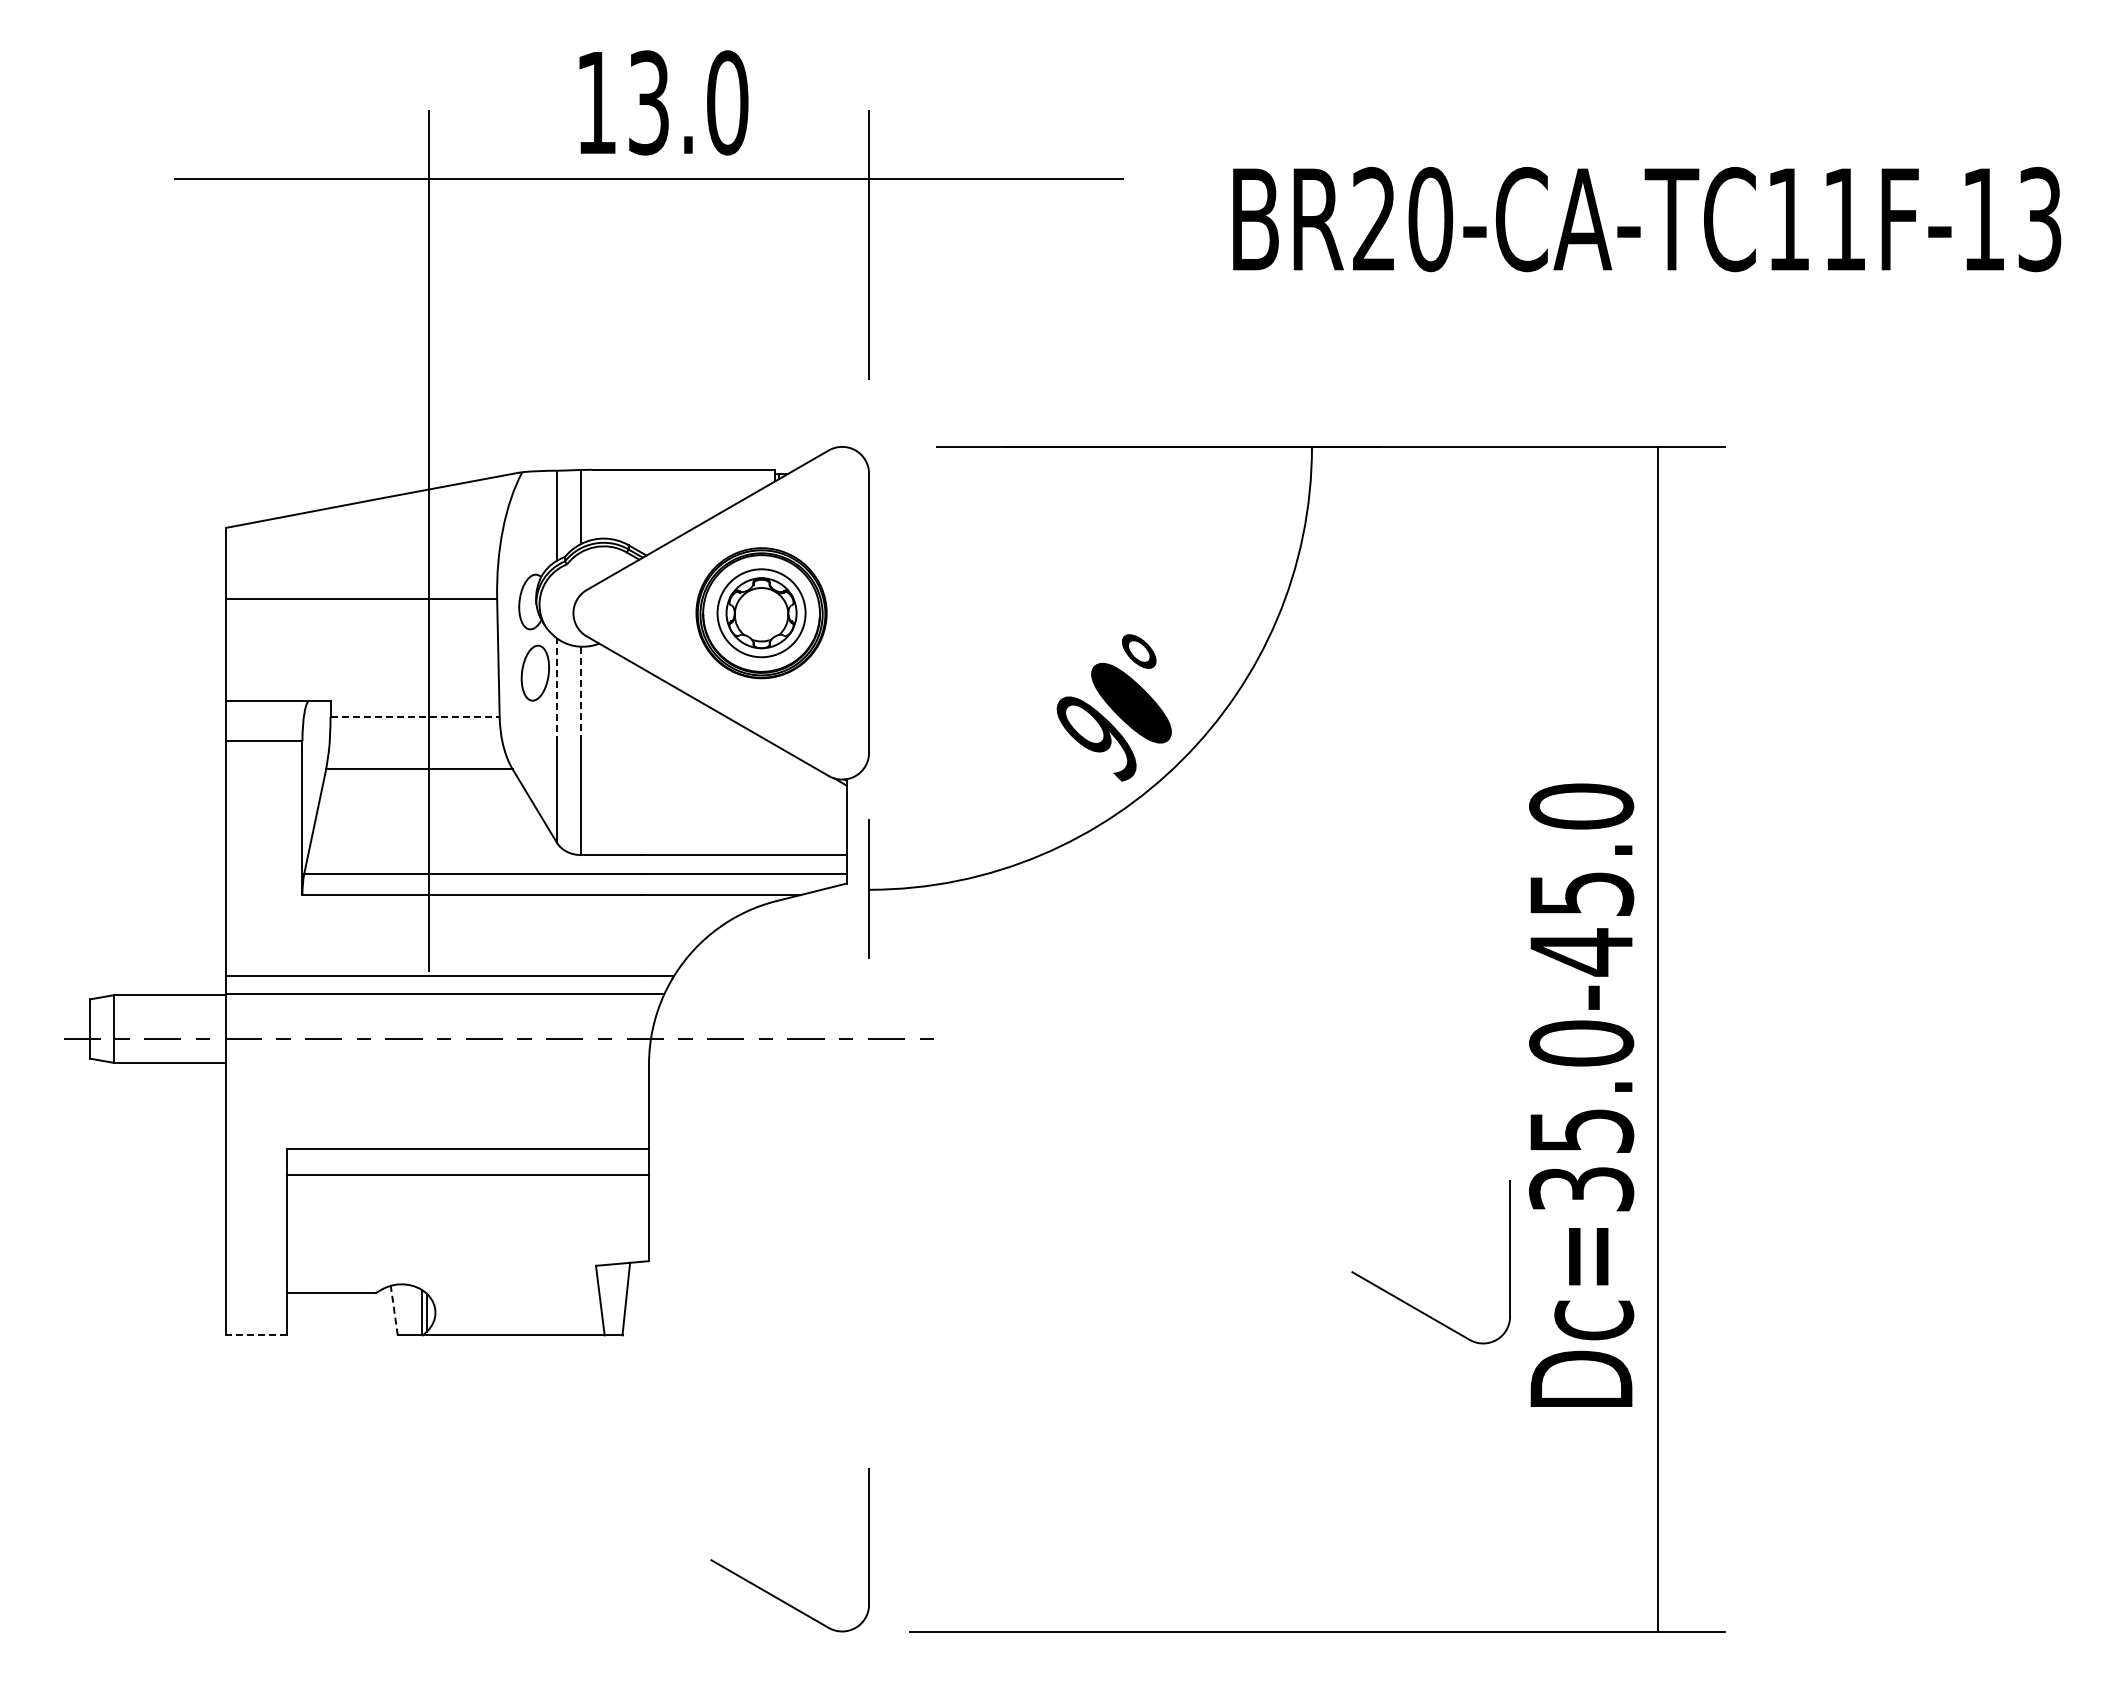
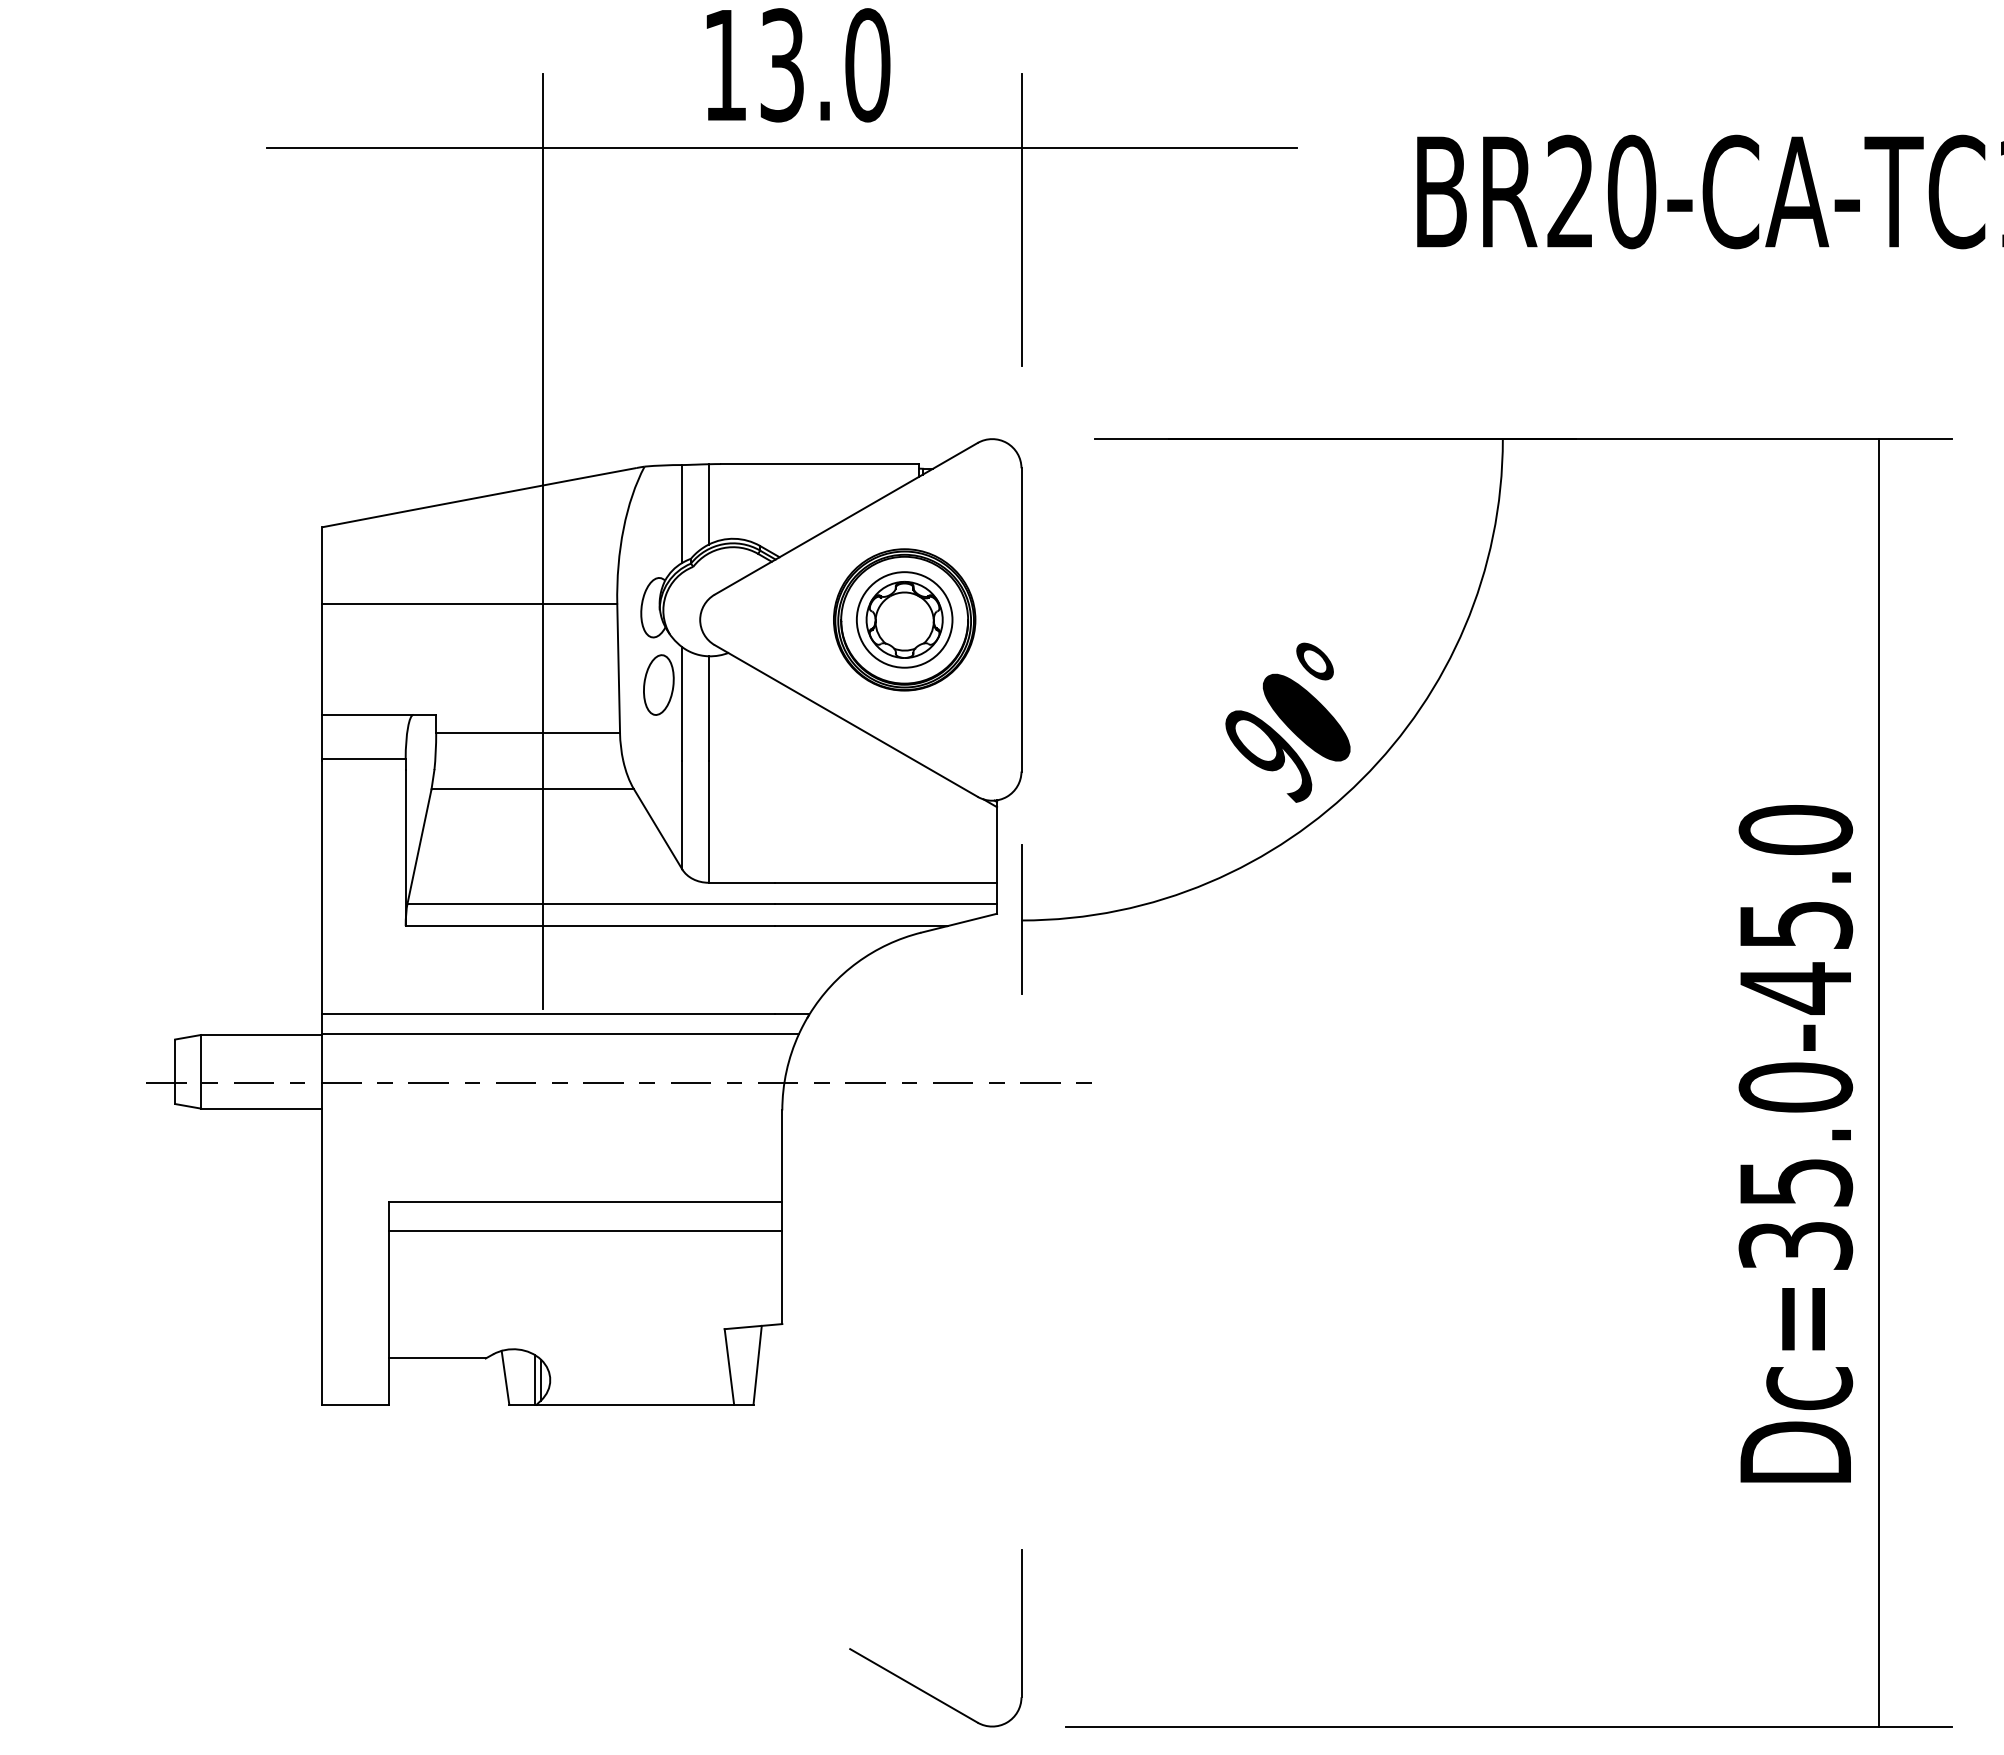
line: (556, 690) -> (681, 703), dashed -> solid
line: (581, 695) -> (708, 709), dashed -> solid
line: (415, 717) -> (528, 733), dashed -> solid
part: (1407, 1302) -> (1606, 1369), removed
line: (394, 1310) -> (505, 1377), dashed -> solid
line: (255, 1335) -> (354, 1404), dashed -> solid

